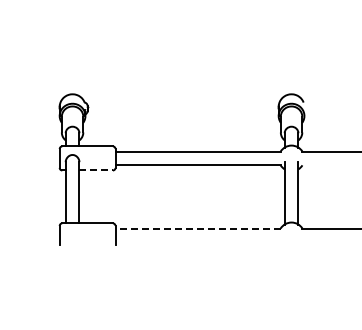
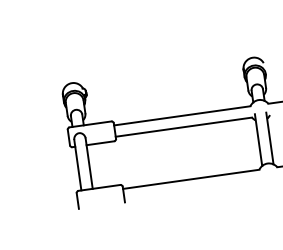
line: (96, 170) -> (100, 143), dashed -> solid
line: (198, 228) -> (191, 179), dashed -> solid

